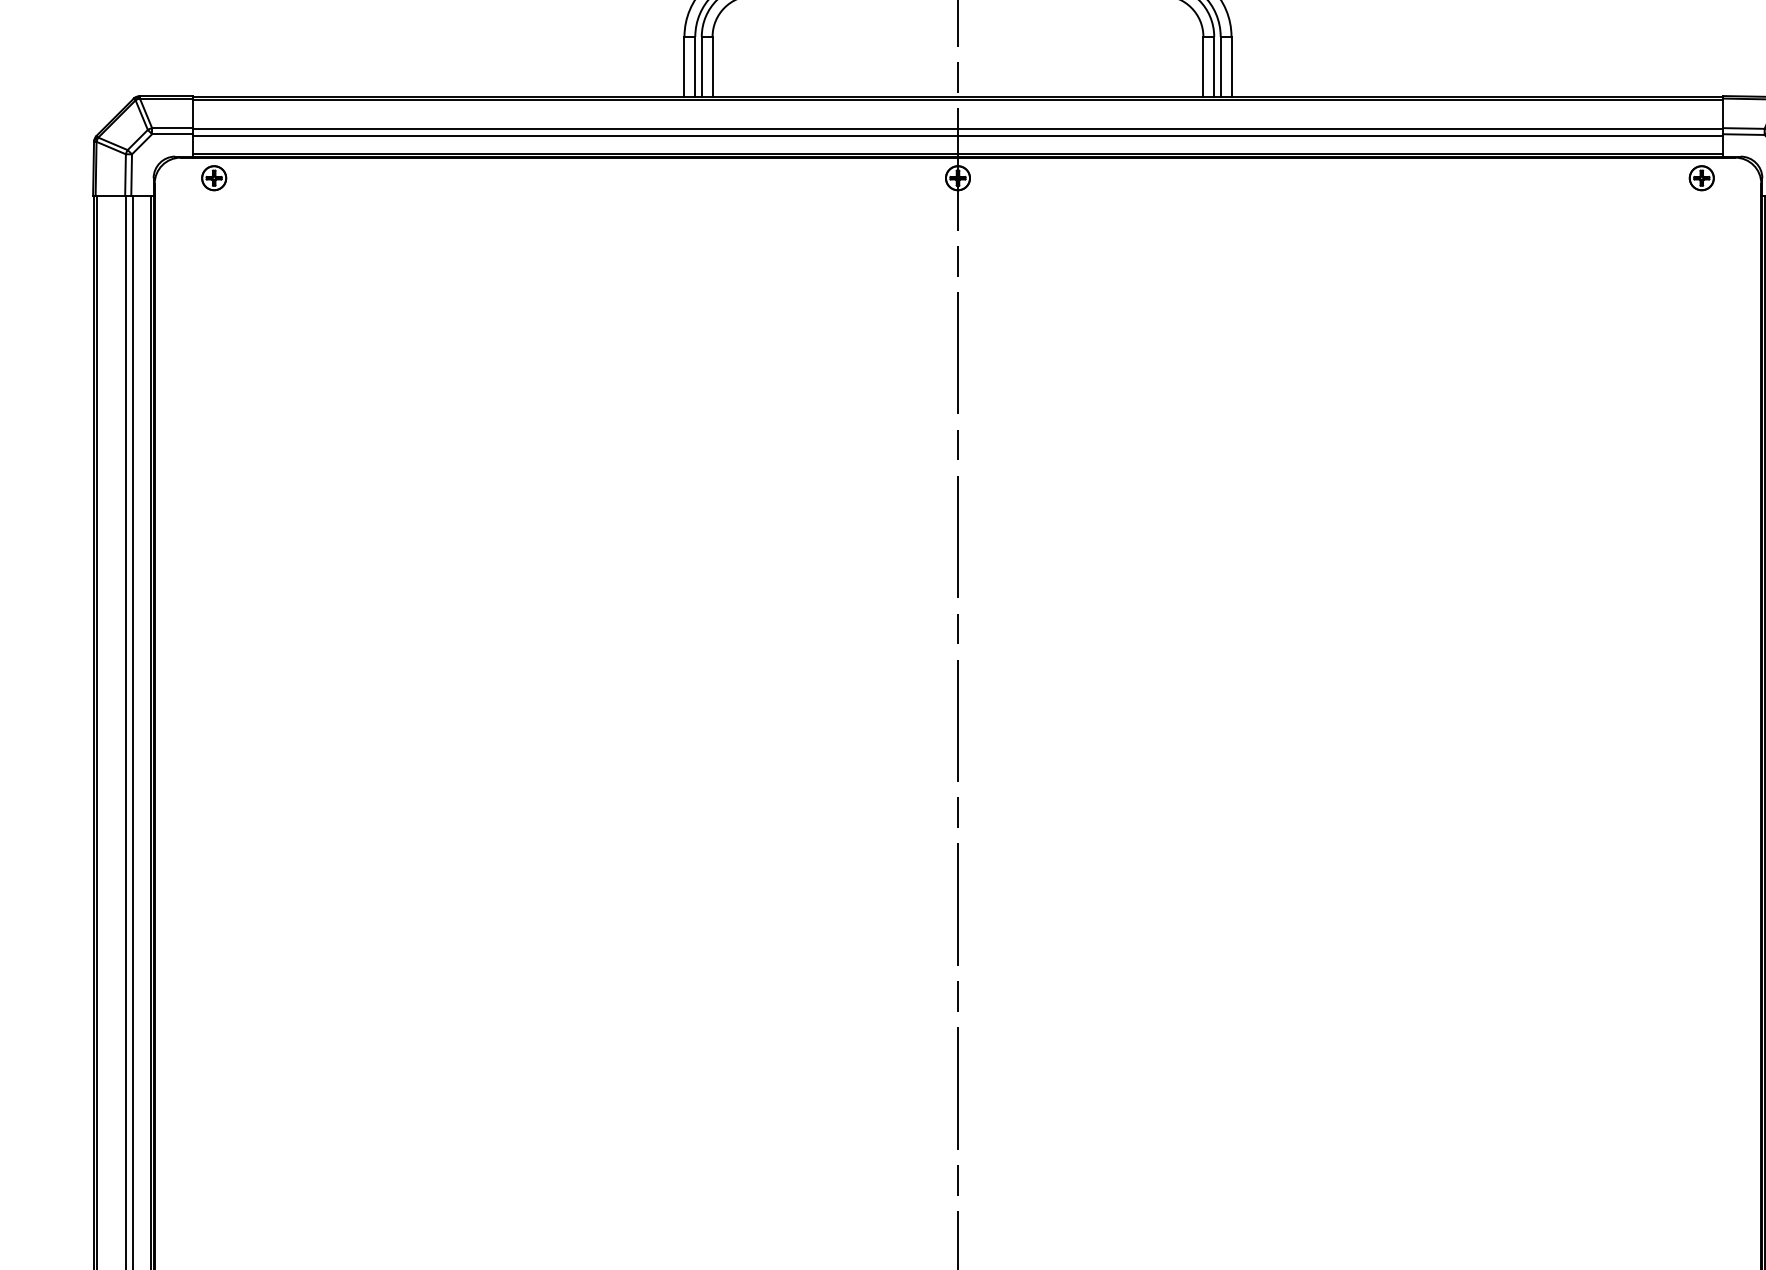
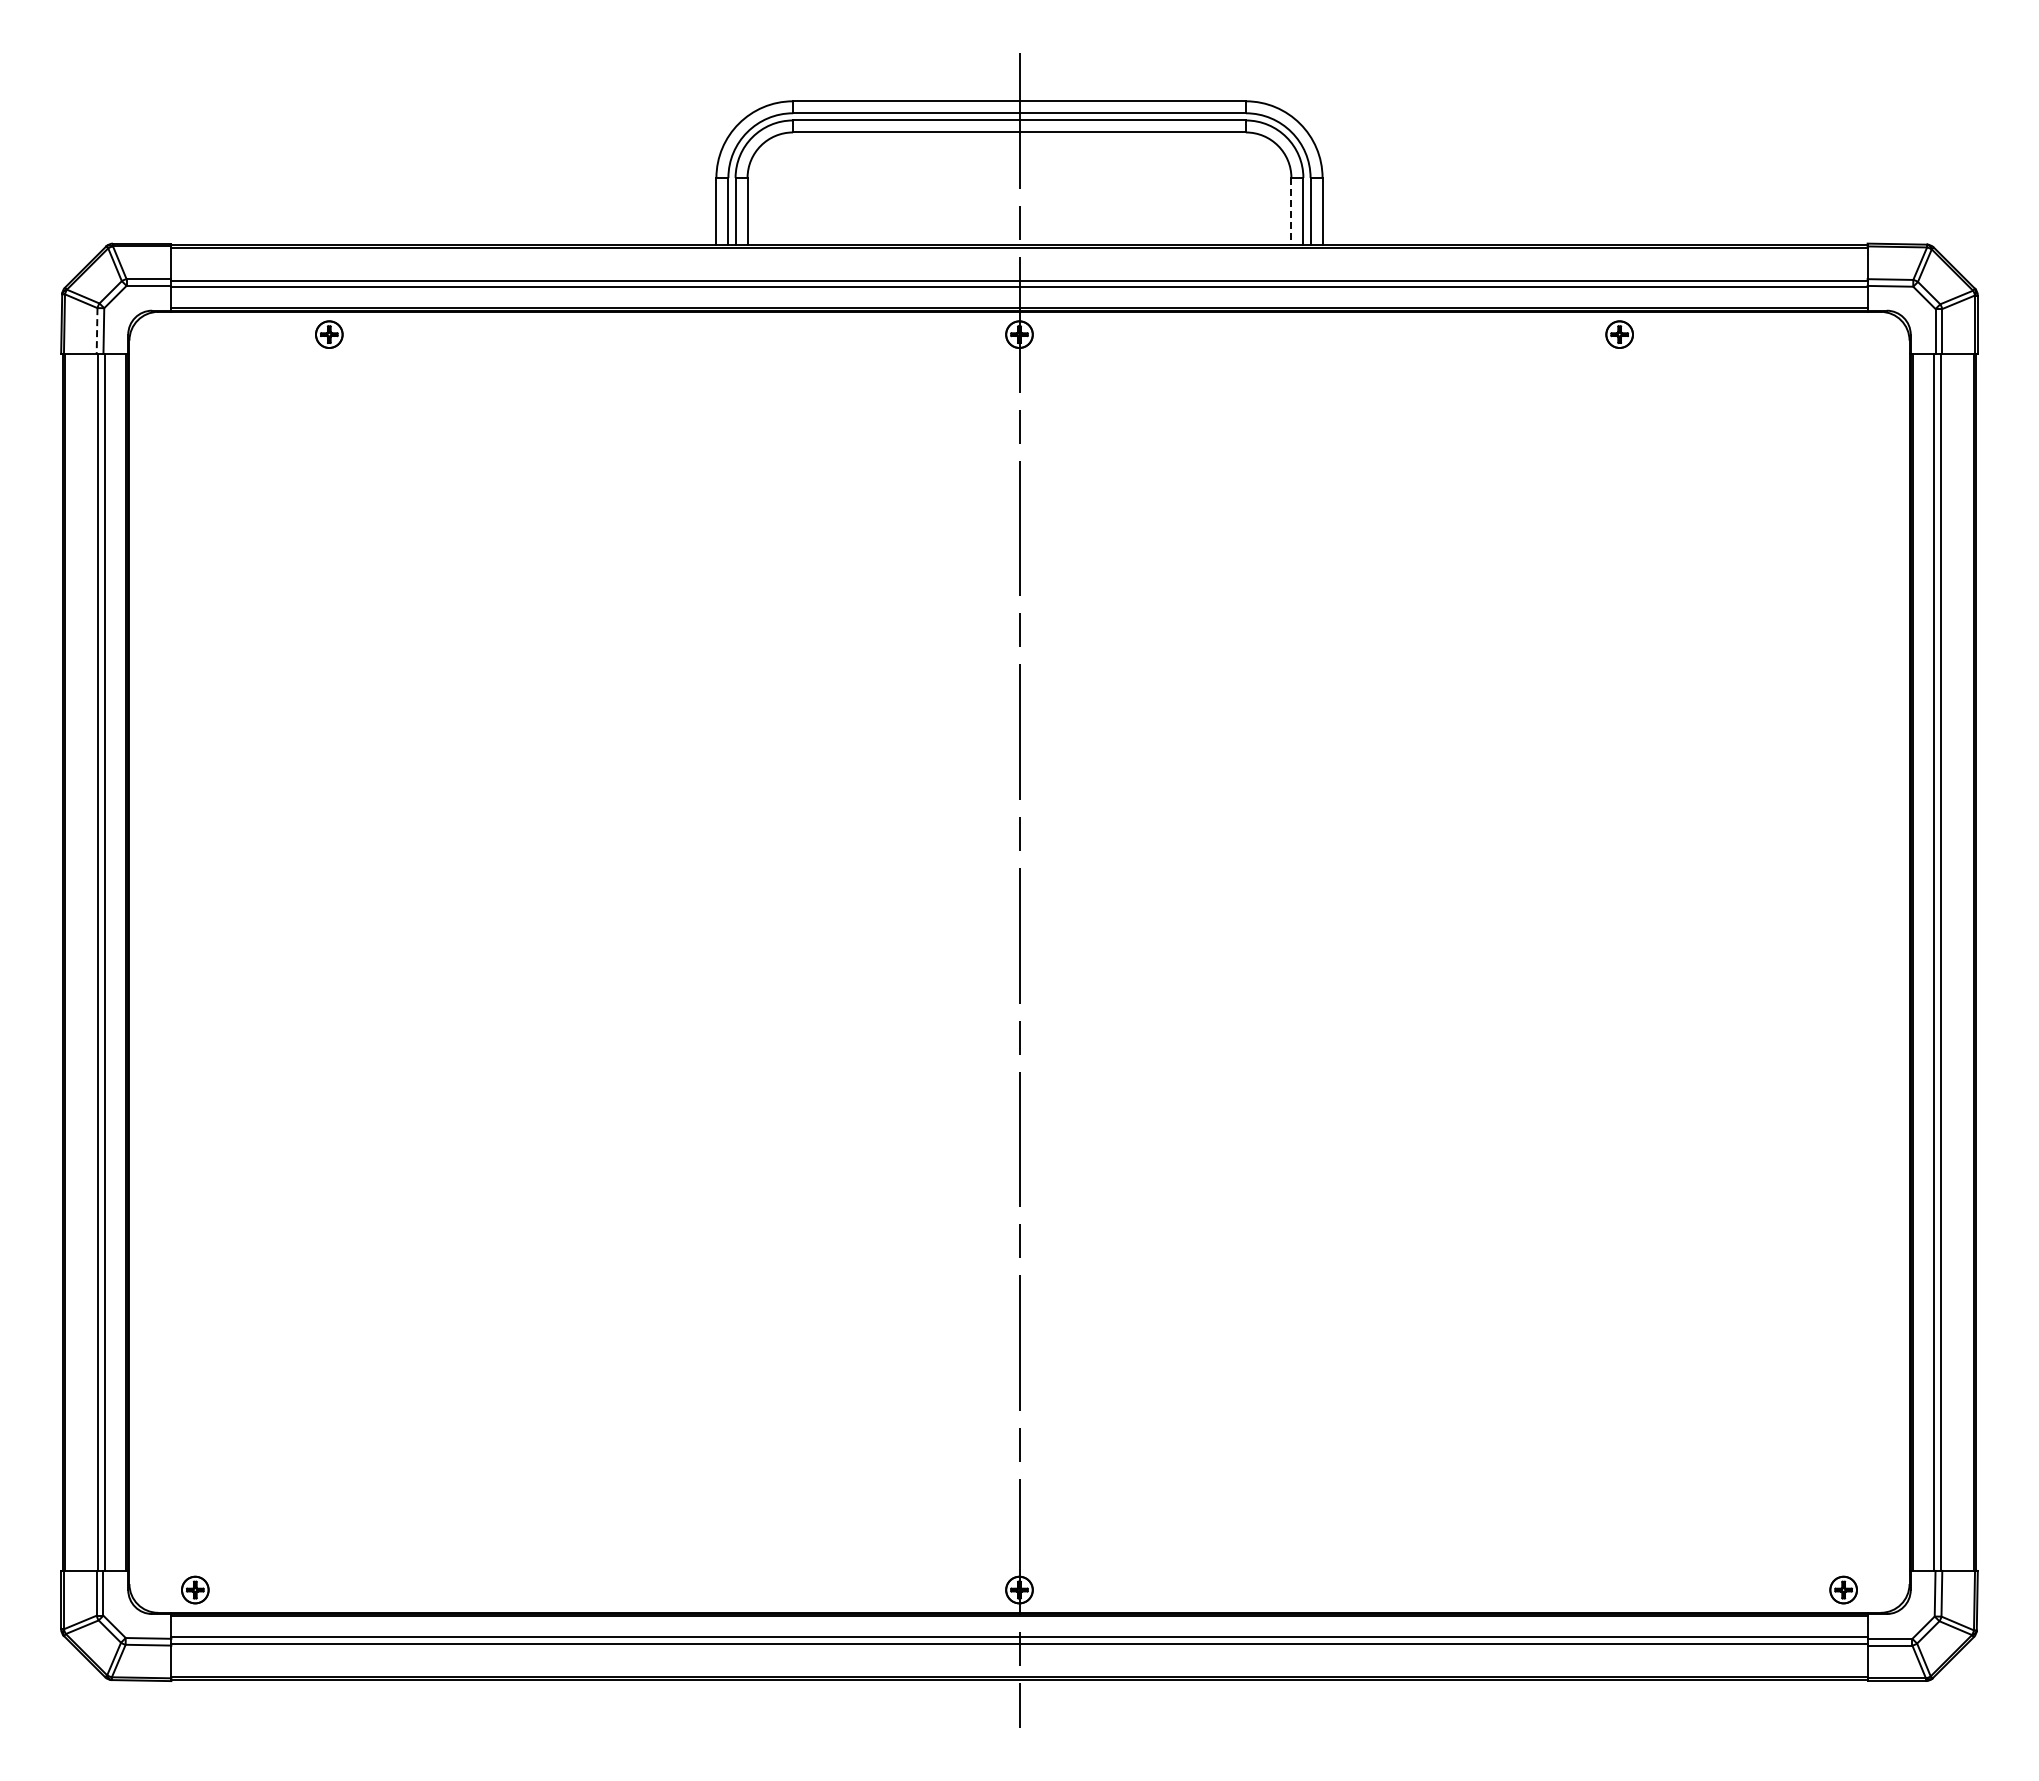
line: (1203, 67) -> (1291, 211), solid -> dashed
line: (125, 174) -> (97, 330), solid -> dashed
part: (214, 178) -> (329, 334), moved
part: (1701, 178) -> (1619, 334), moved

